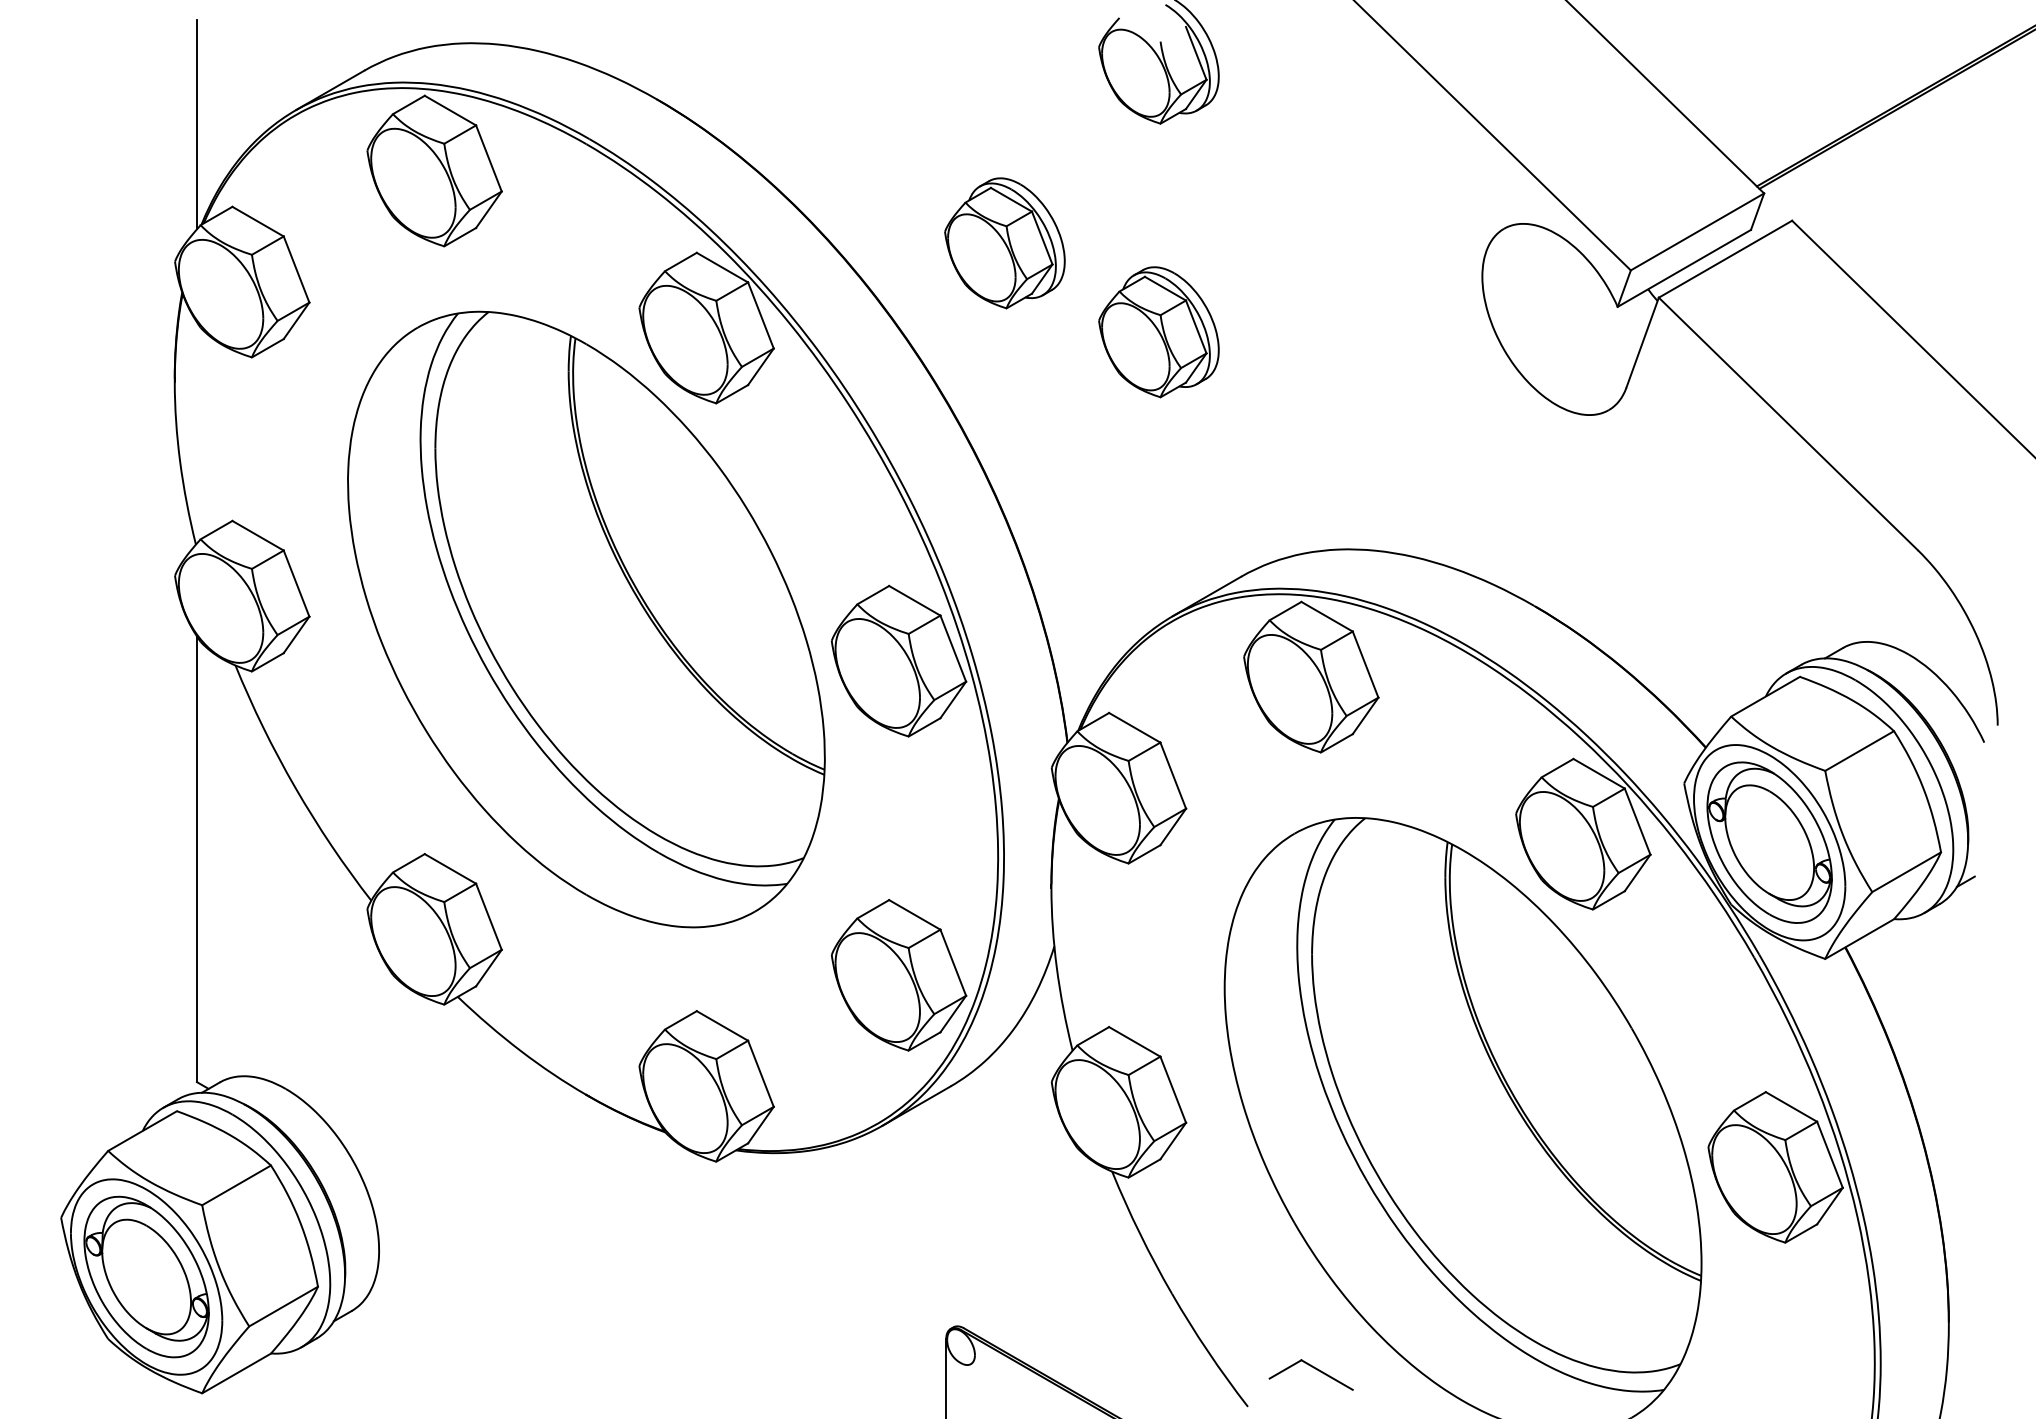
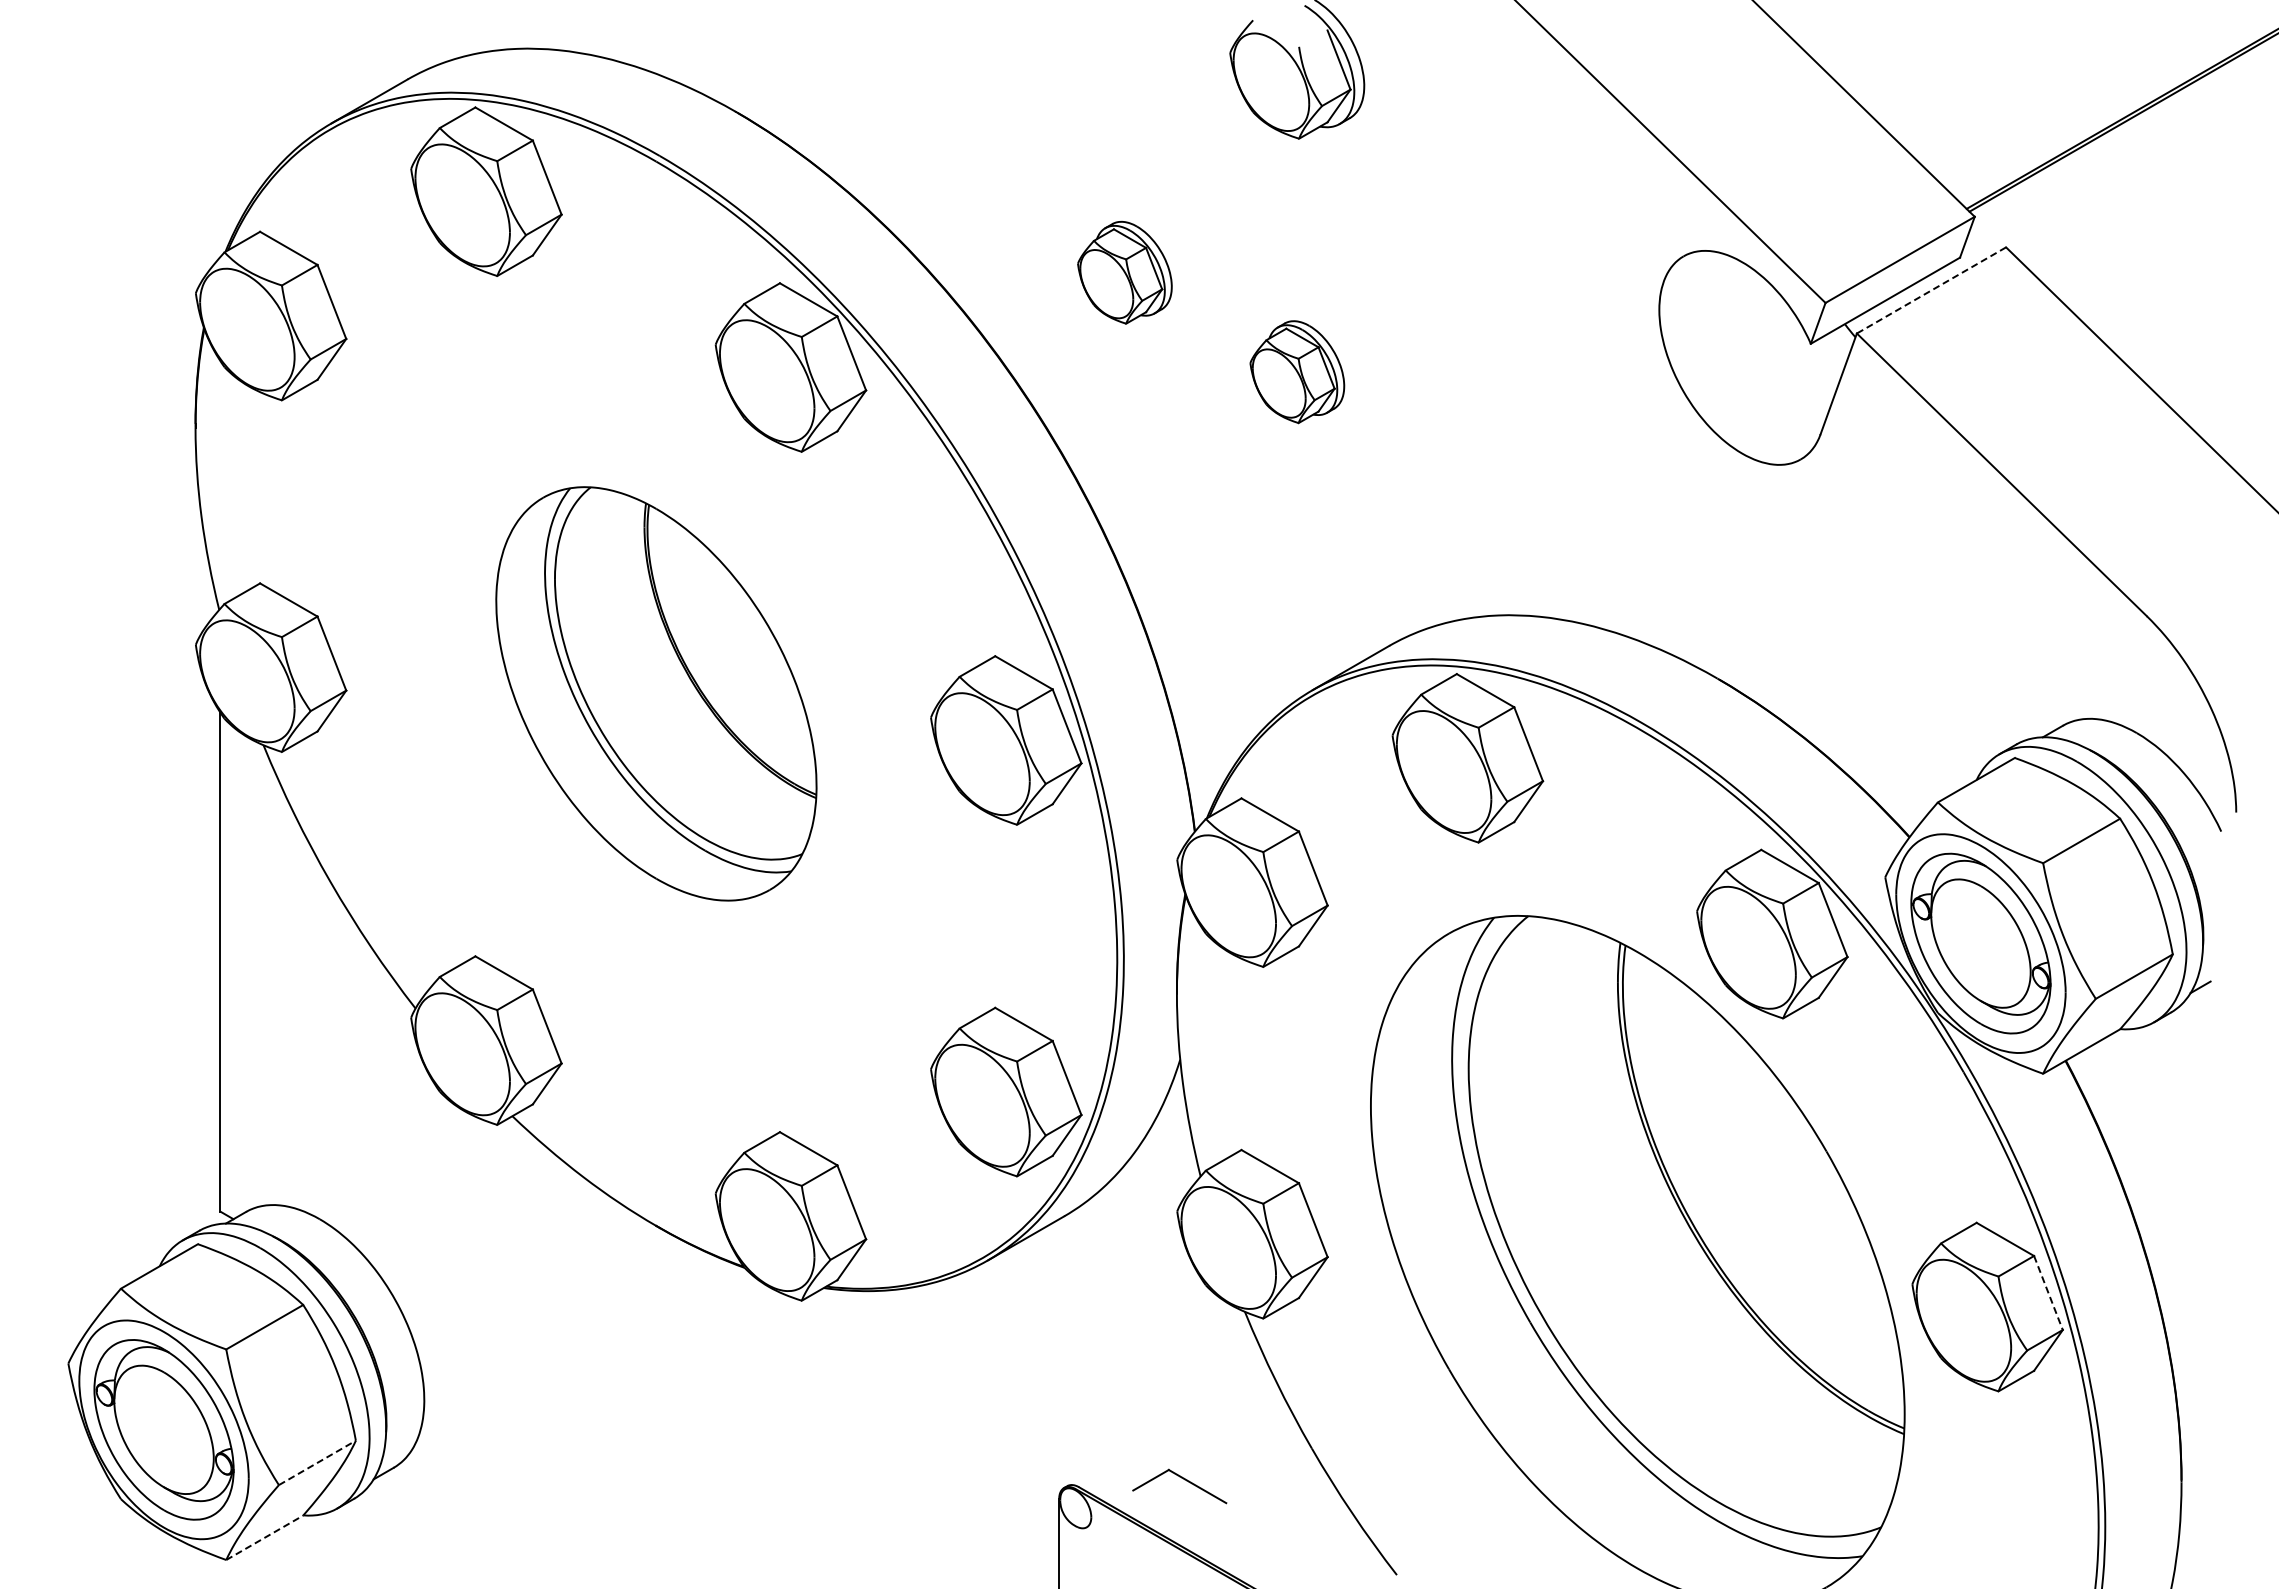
line: (197, 124) -> (220, 139), removed
part: (1004, 243) -> (1124, 272), size x0.7
line: (1725, 259) -> (1931, 290), solid -> dashed
part: (1159, 331) -> (1297, 371), size x0.7
part: (586, 619) -> (656, 693), size x0.6
line: (1830, 1155) -> (2048, 1293), solid -> dashed
line: (283, 1306) -> (317, 1462), solid -> dashed
part: (1315, 1369) -> (1184, 1480), moved
line: (237, 1373) -> (265, 1537), solid -> dashed

